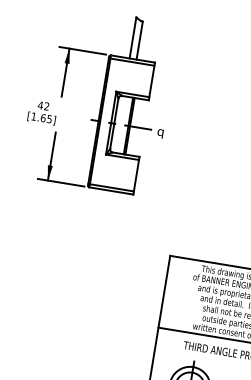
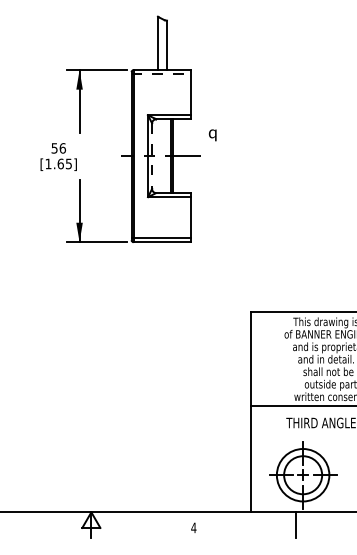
line: (131, 62) -> (161, 74), solid -> dashed
text: (43, 106) -> (58, 148), 42 -> 56
line: (114, 123) -> (152, 156), solid -> dashed
text: (160, 133) -> (212, 135), moved

